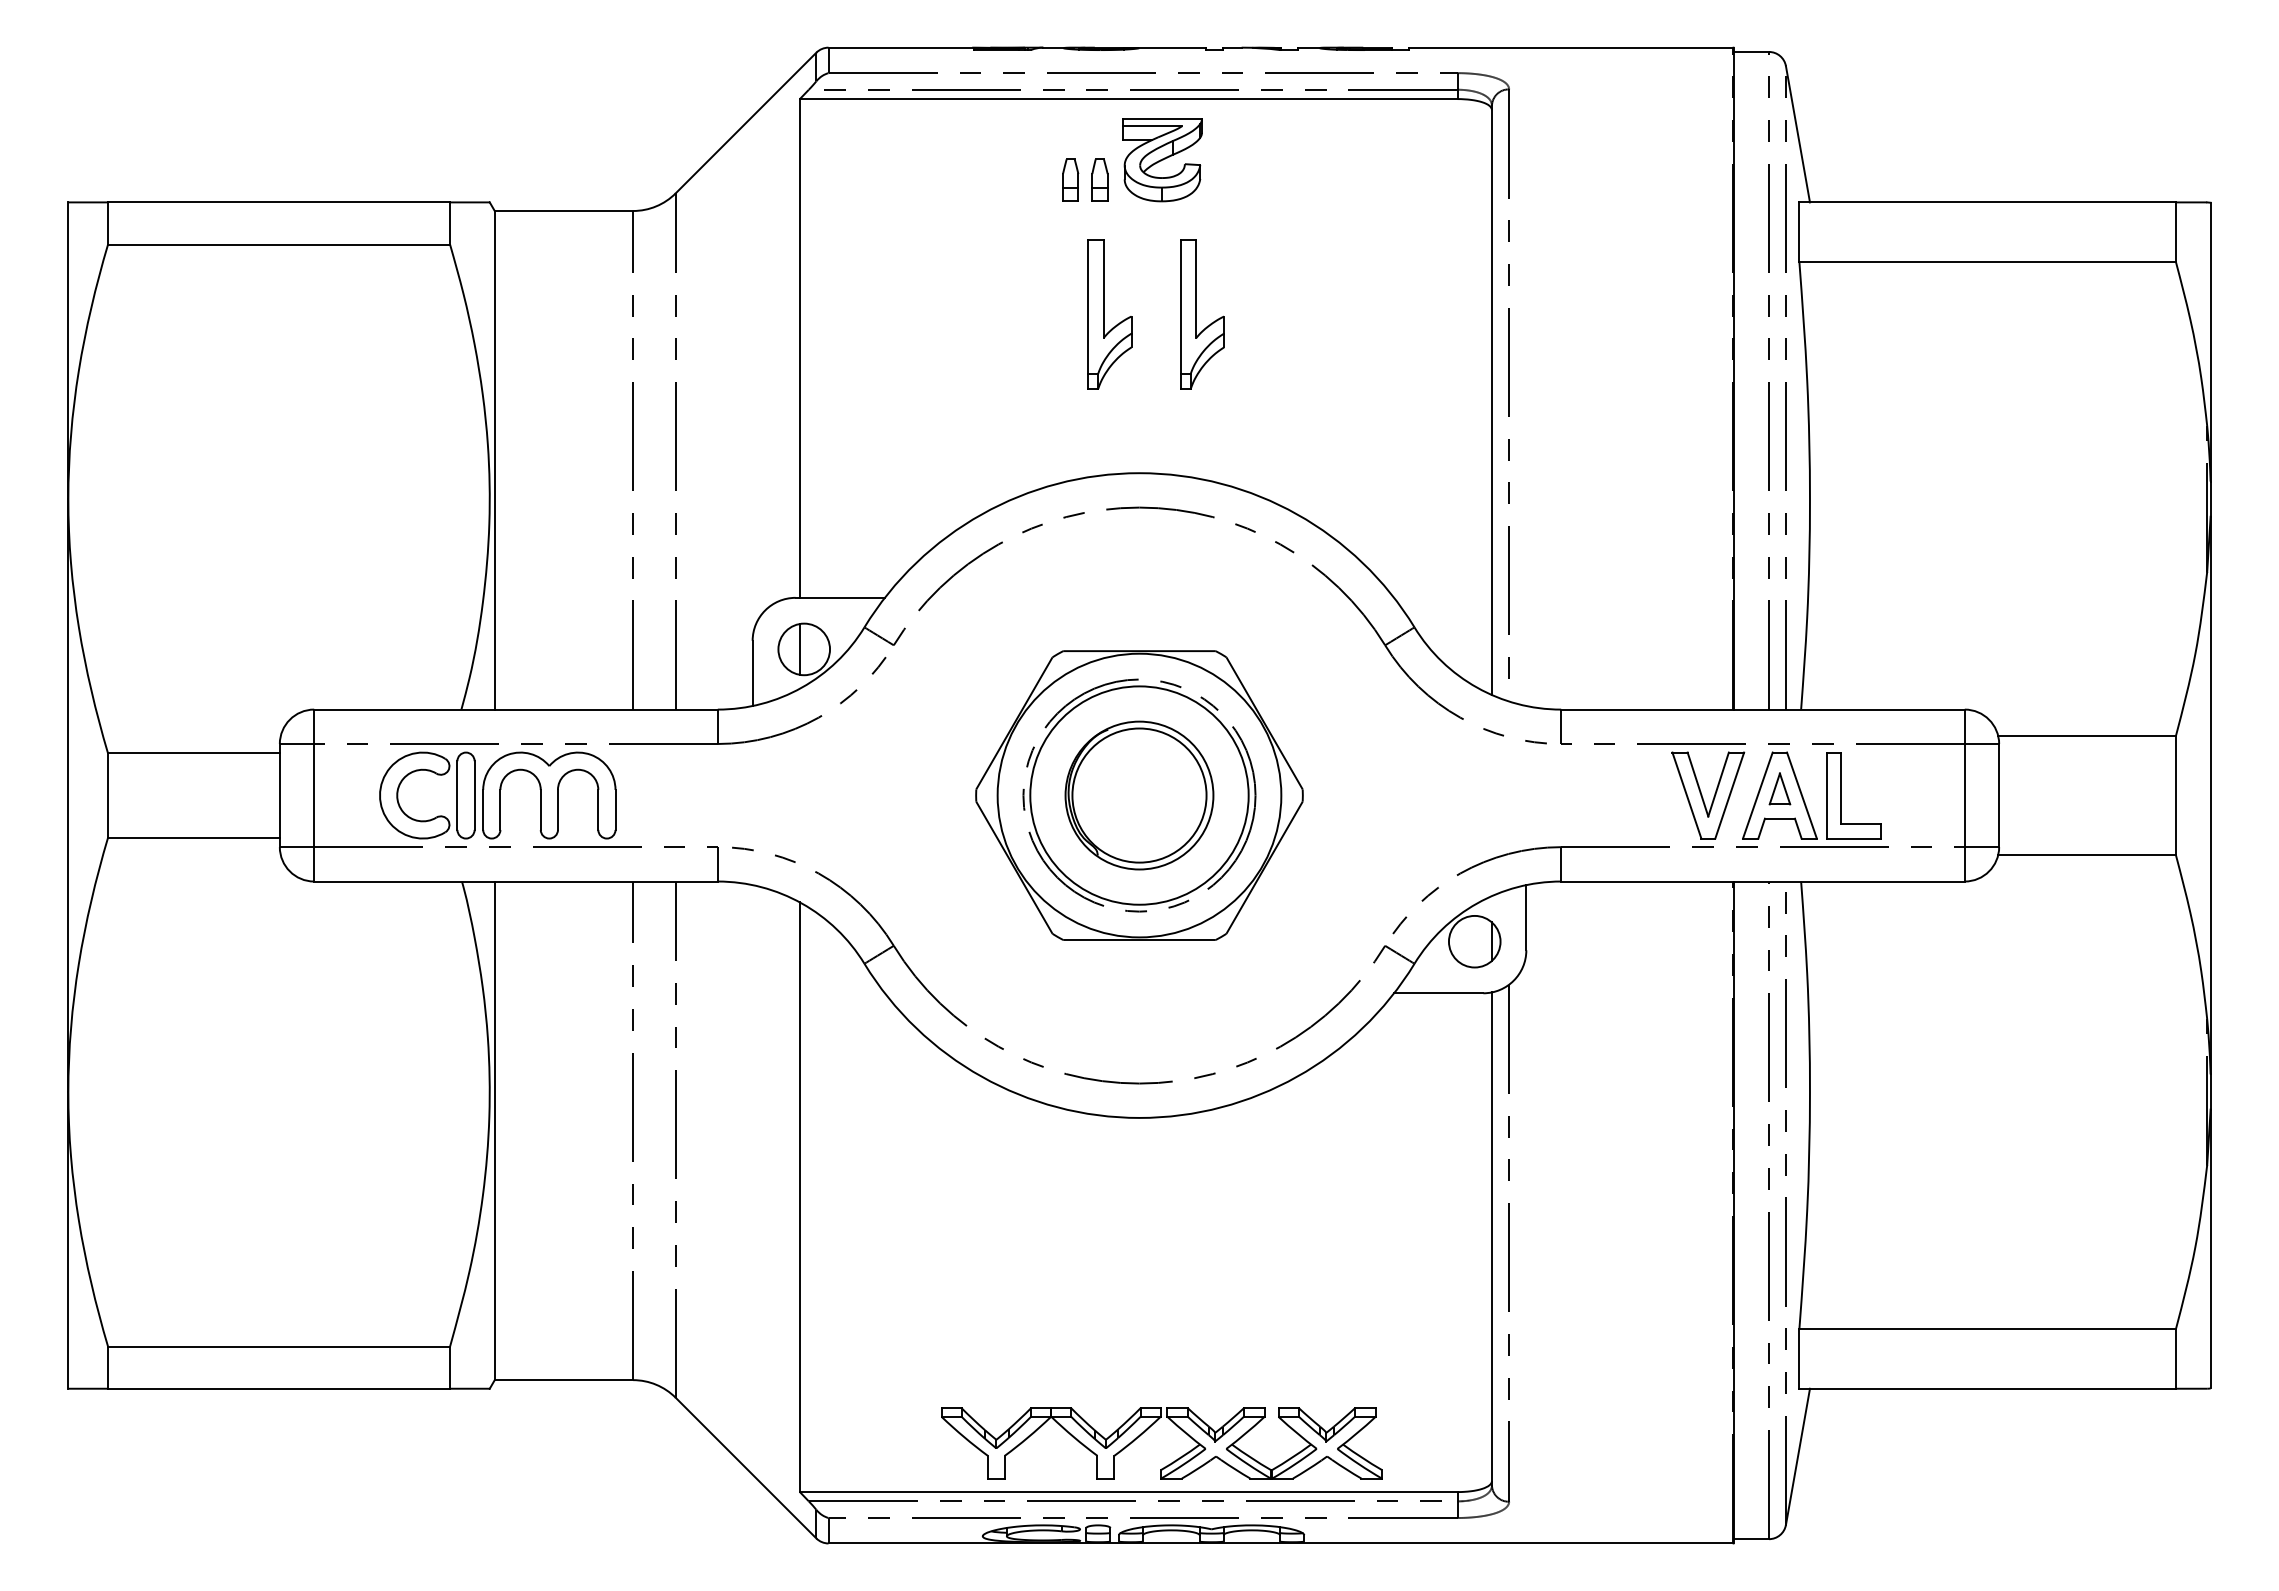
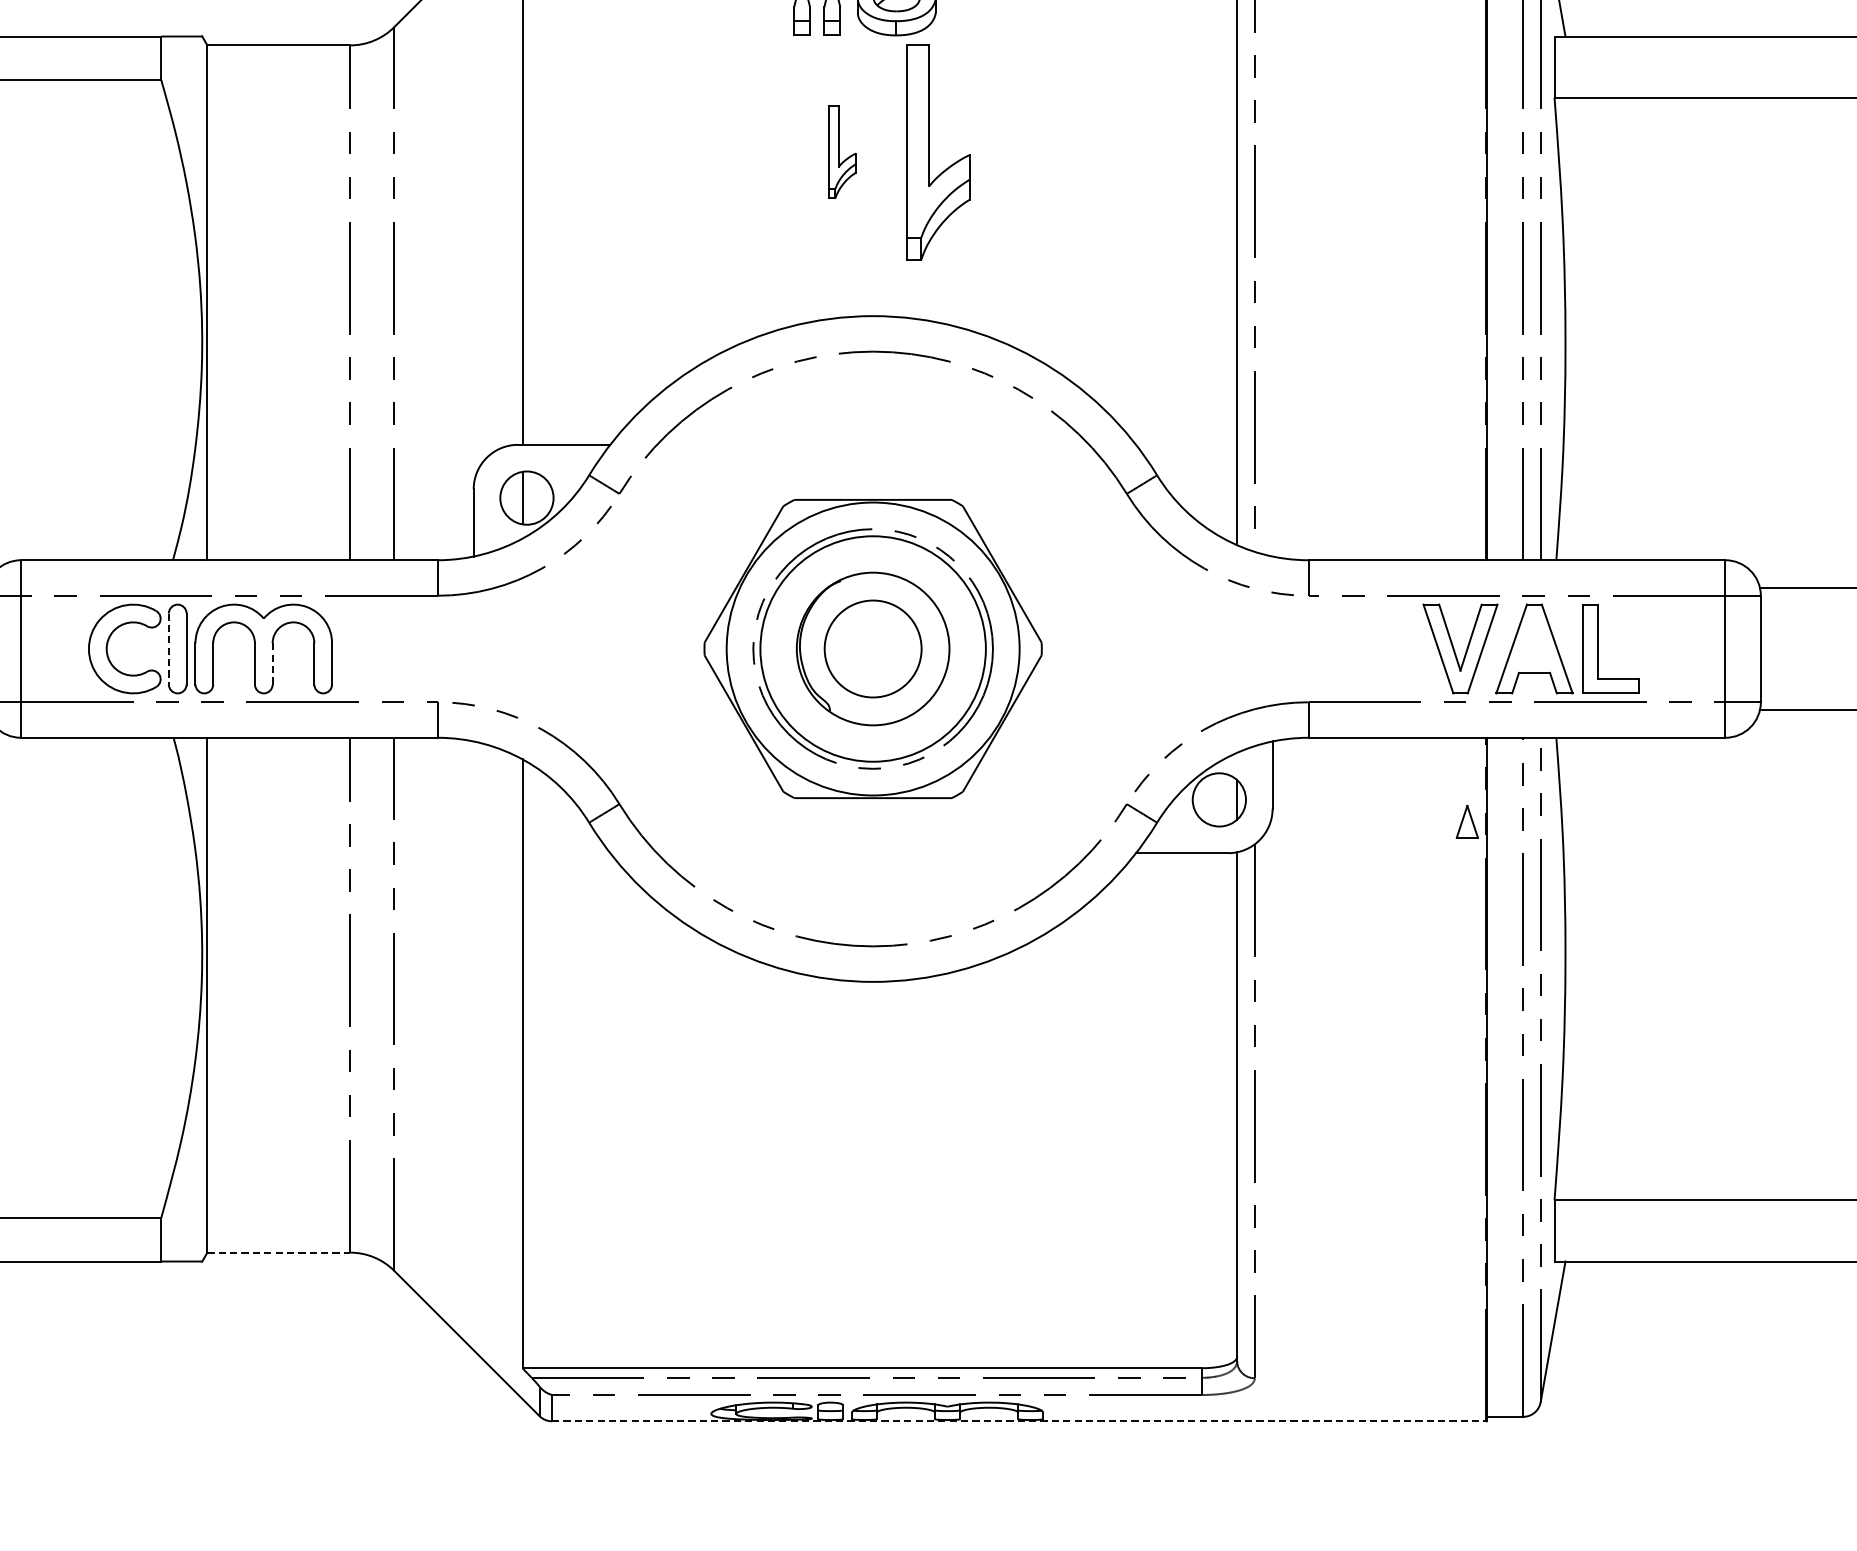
part: (1109, 314) -> (842, 152), size x0.6
part: (1202, 314) -> (938, 152), size x1.4
part: (1779, 788) -> (1466, 821), moved
circle: (1139, 795) -> (873, 648), size x0.7
line: (457, 796) -> (168, 649), solid -> dashed
line: (557, 809) -> (272, 663), solid -> dashed
line: (564, 1380) -> (279, 1253), solid -> dashed
part: (1148, 1429) -> (882, 1303), removed
line: (1281, 1543) -> (1019, 1421), solid -> dashed

